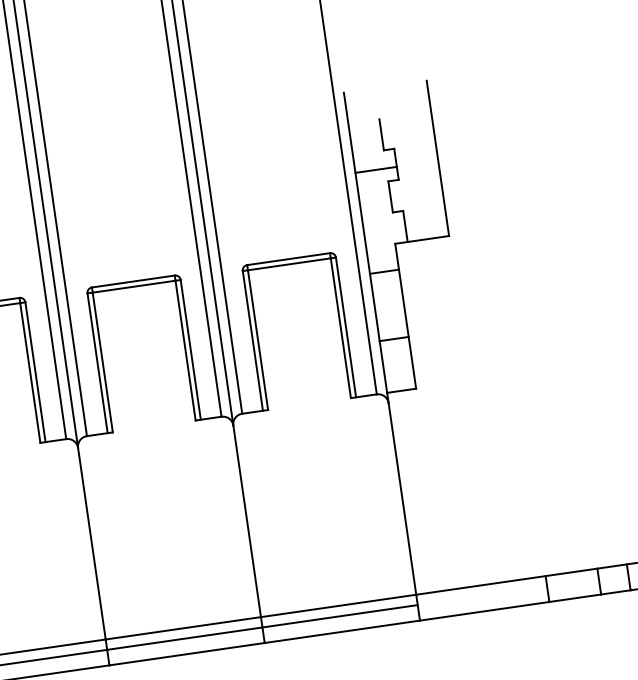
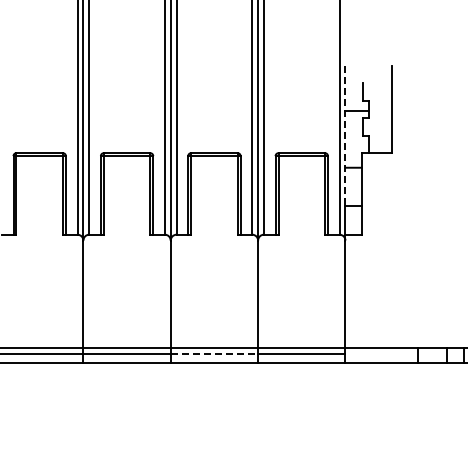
line: (361, 216) -> (345, 135), solid -> dashed
line: (185, 639) -> (214, 354), solid -> dashed

